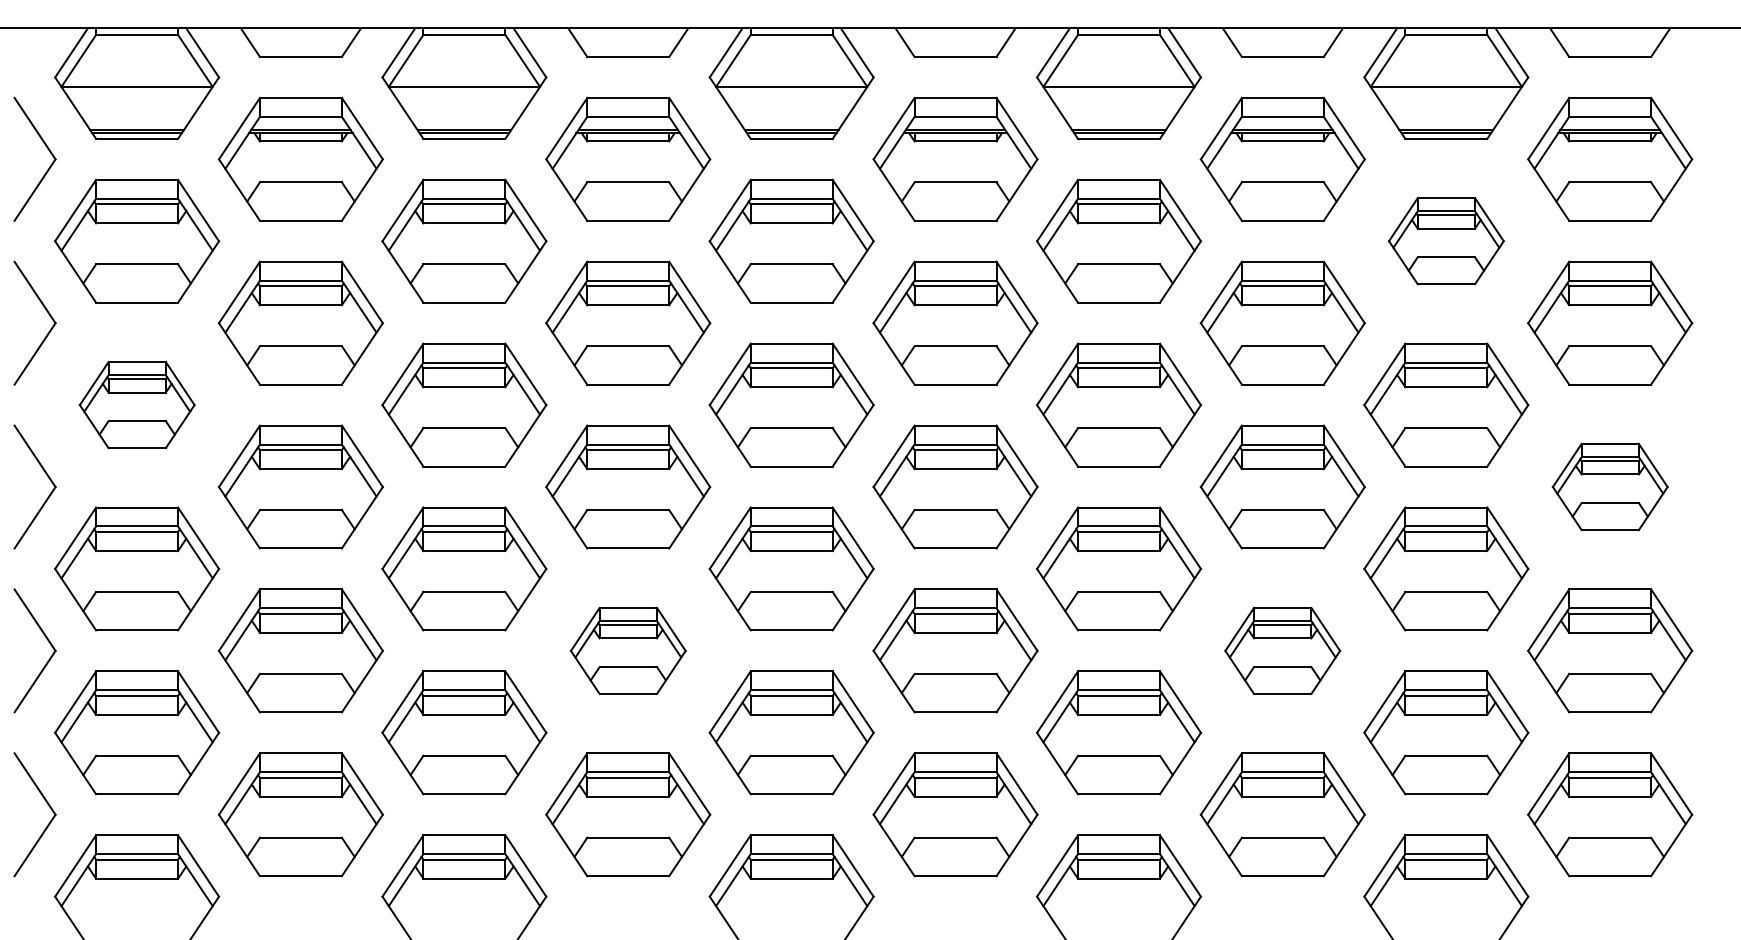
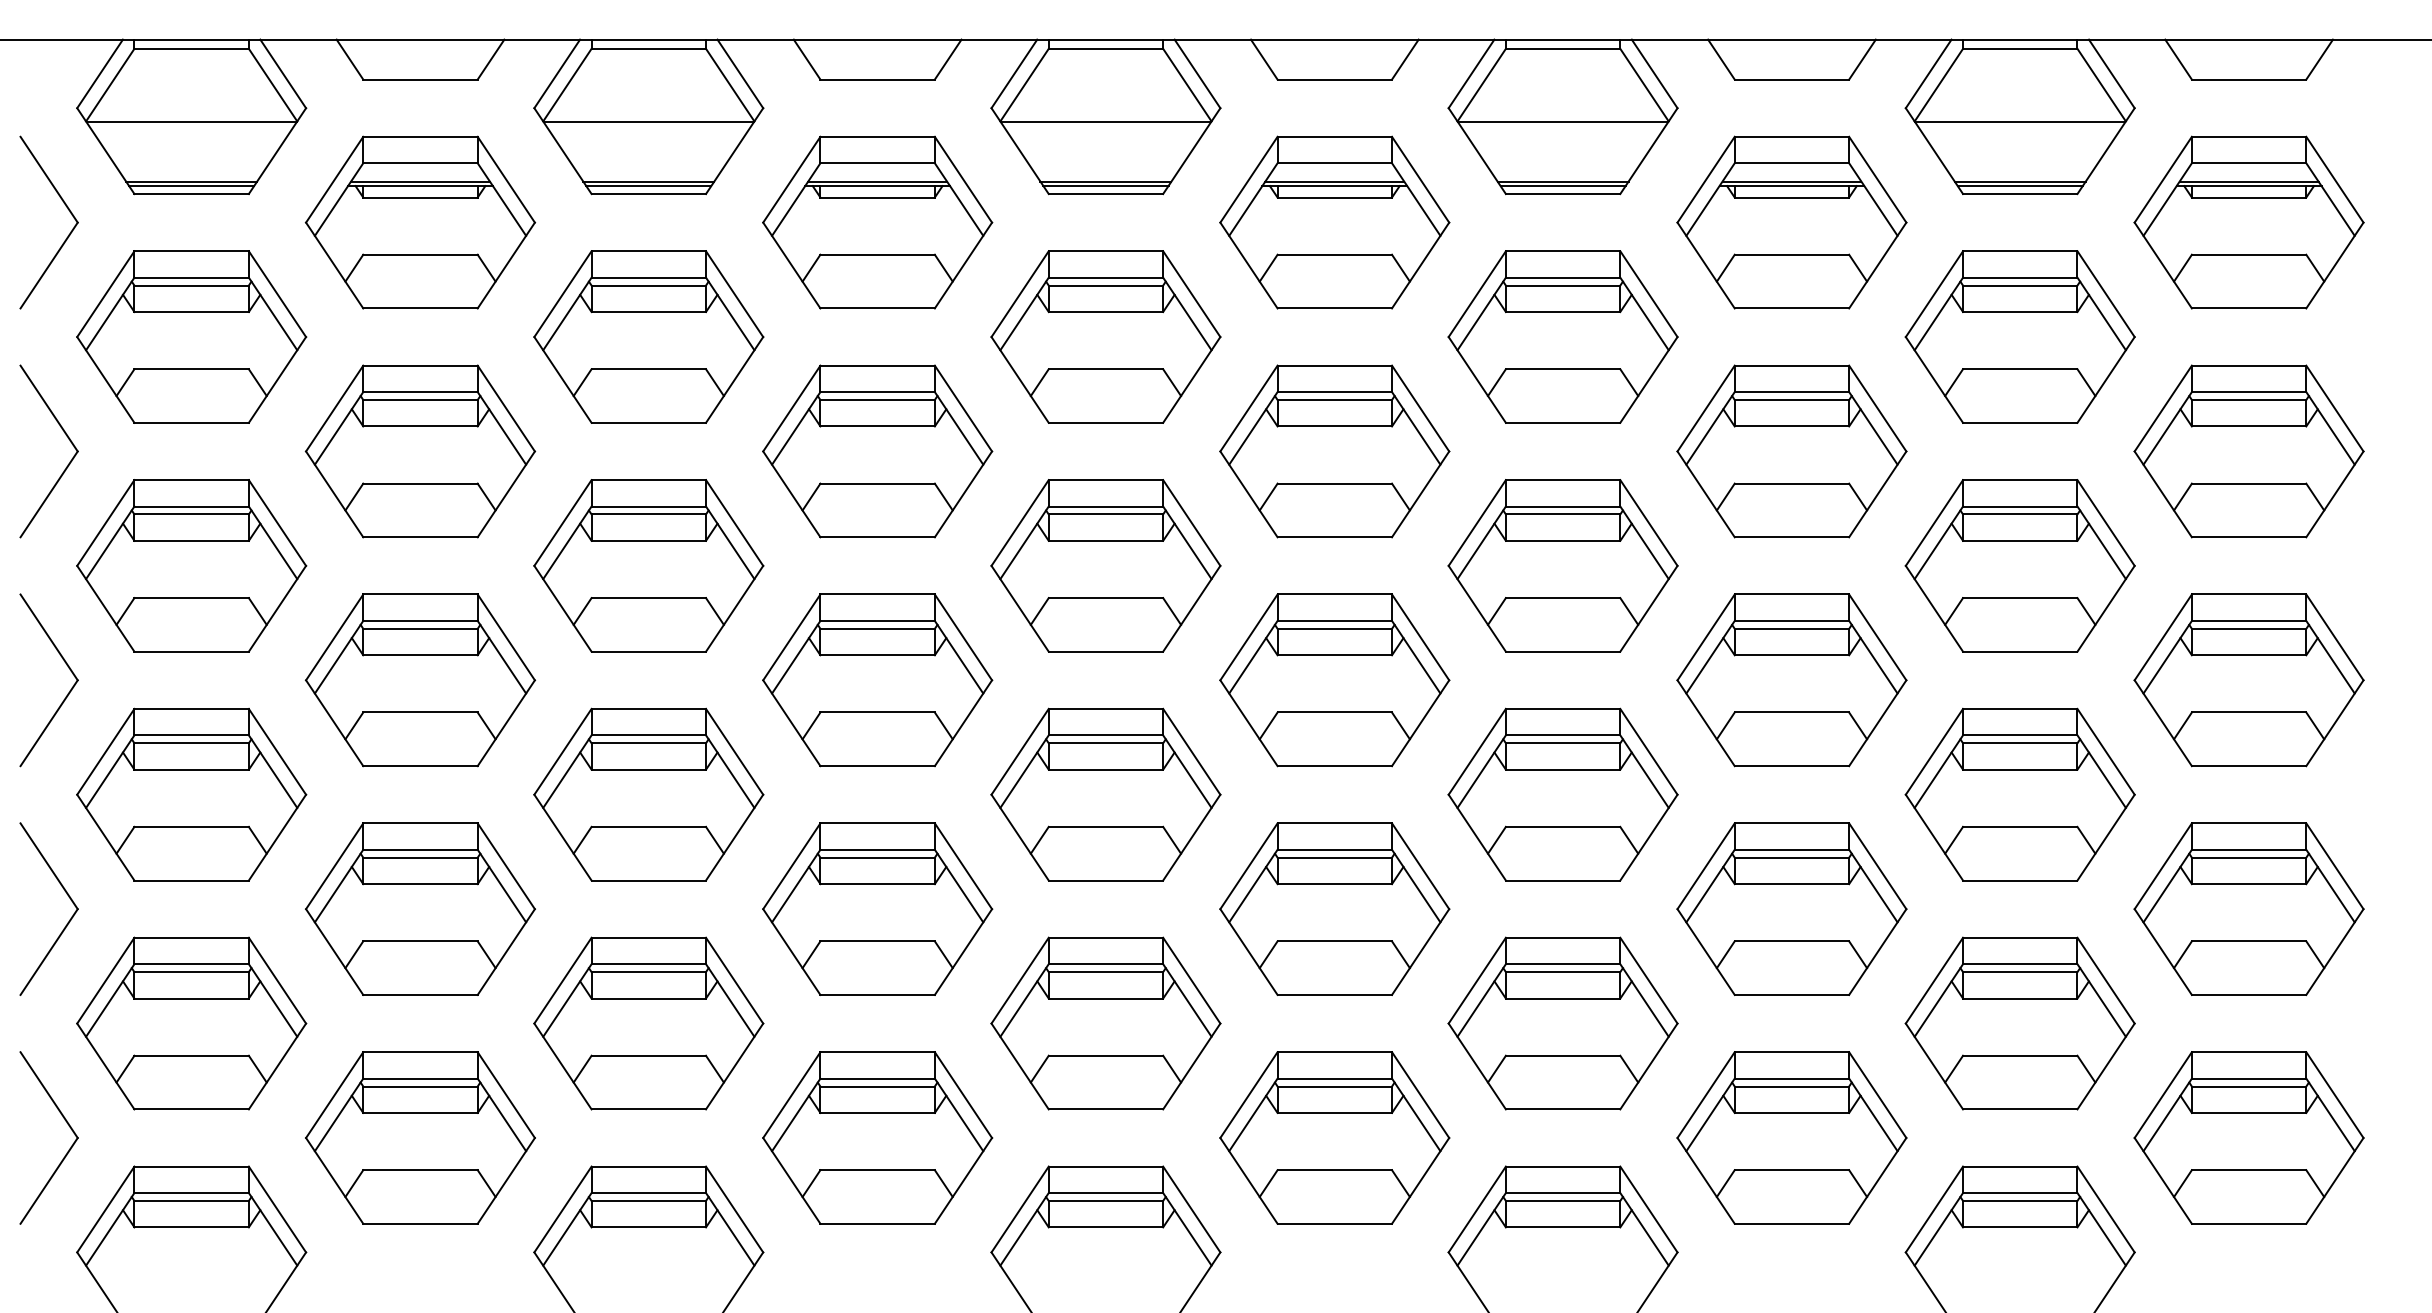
part: (1446, 240) -> (2020, 335), size x1.43
part: (137, 404) -> (192, 565), size x1.43
part: (1610, 486) -> (2249, 679), size x1.43
part: (628, 650) -> (877, 908), size x1.43
part: (1282, 650) -> (1791, 908), size x1.43

